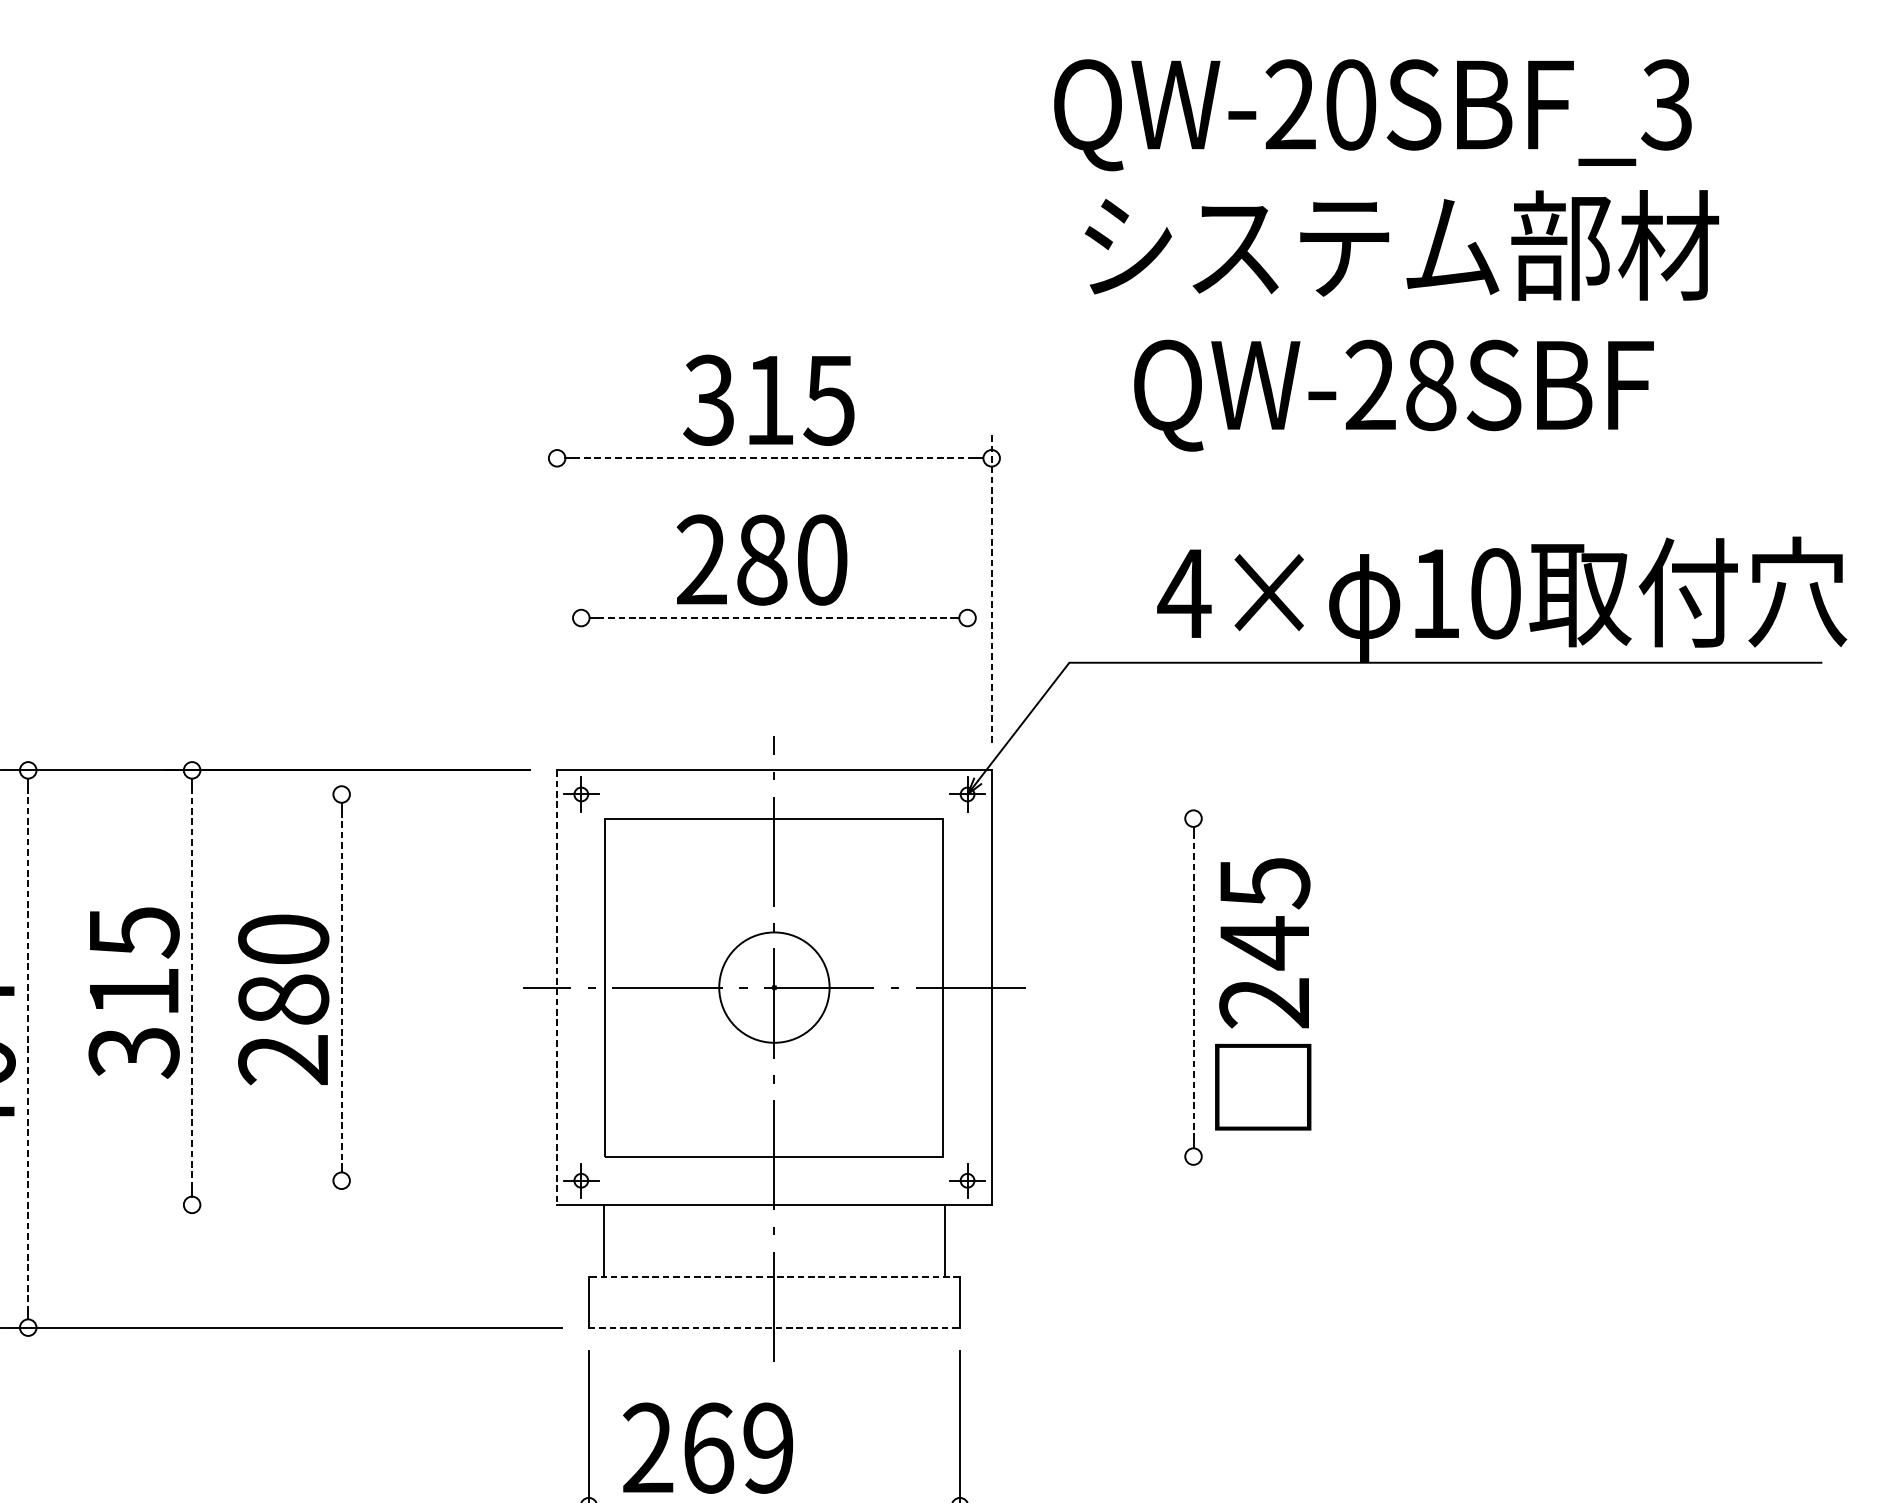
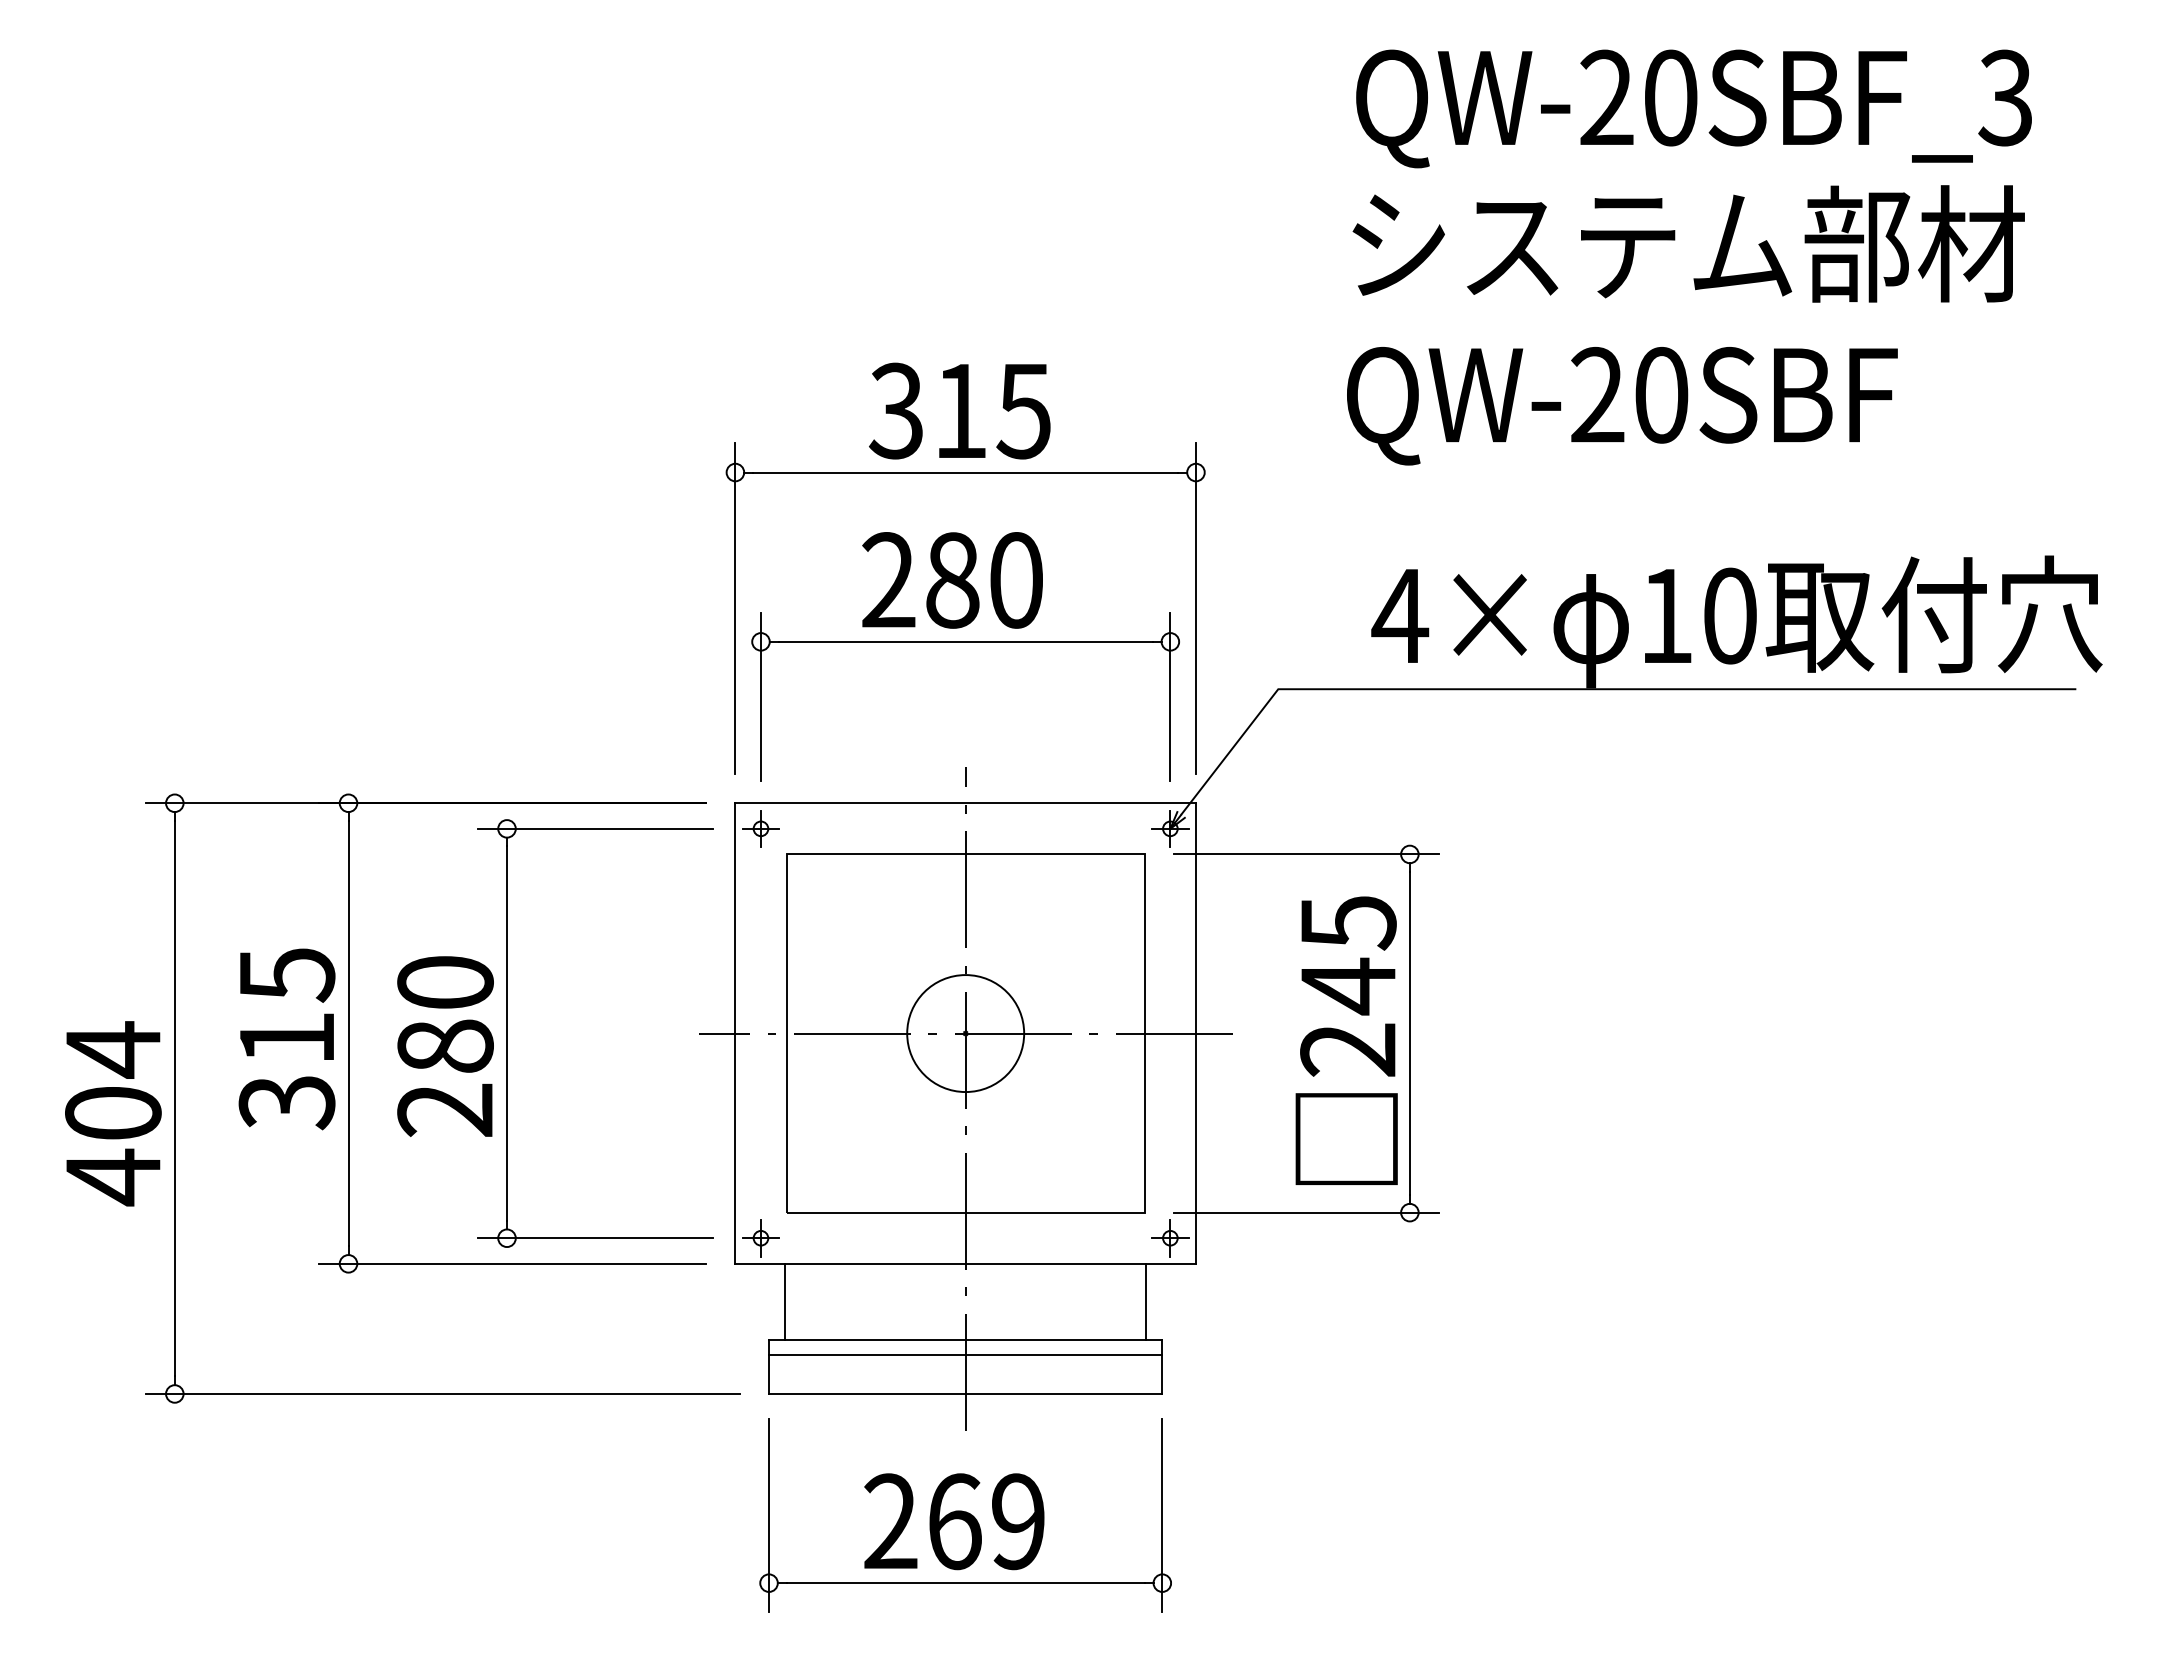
text: (1372, 114) -> (1693, 108), moved
text: (1401, 245) -> (1688, 243), moved
text: (1430, 384) -> (1661, 394), QW-28SBF -> QW-20SBF
line: (774, 458) -> (965, 472), dashed -> solid
line: (557, 586) -> (735, 608), added
line: (991, 586) -> (1195, 608), dashed -> solid
line: (775, 617) -> (966, 641), dashed -> solid
line: (580, 669) -> (760, 696), added
line: (967, 669) -> (1170, 696), added
line: (425, 794) -> (595, 828), added
line: (1095, 818) -> (1306, 854), added
line: (192, 987) -> (348, 1033), dashed -> solid
line: (1193, 987) -> (1409, 1033), dashed -> solid
line: (342, 988) -> (507, 1034), dashed -> solid
line: (557, 988) -> (735, 1034), dashed -> solid
text: (1262, 994) -> (1346, 1040), moved
line: (27, 1048) -> (174, 1098), dashed -> solid
line: (1095, 1156) -> (1306, 1212), added
line: (425, 1180) -> (595, 1238), added
line: (346, 1204) -> (512, 1263), added
line: (774, 1276) -> (965, 1339), dashed -> solid
line: (774, 1291) -> (965, 1355), added
line: (774, 1327) -> (965, 1393), dashed -> solid
text: (708, 1448) -> (954, 1521), moved

